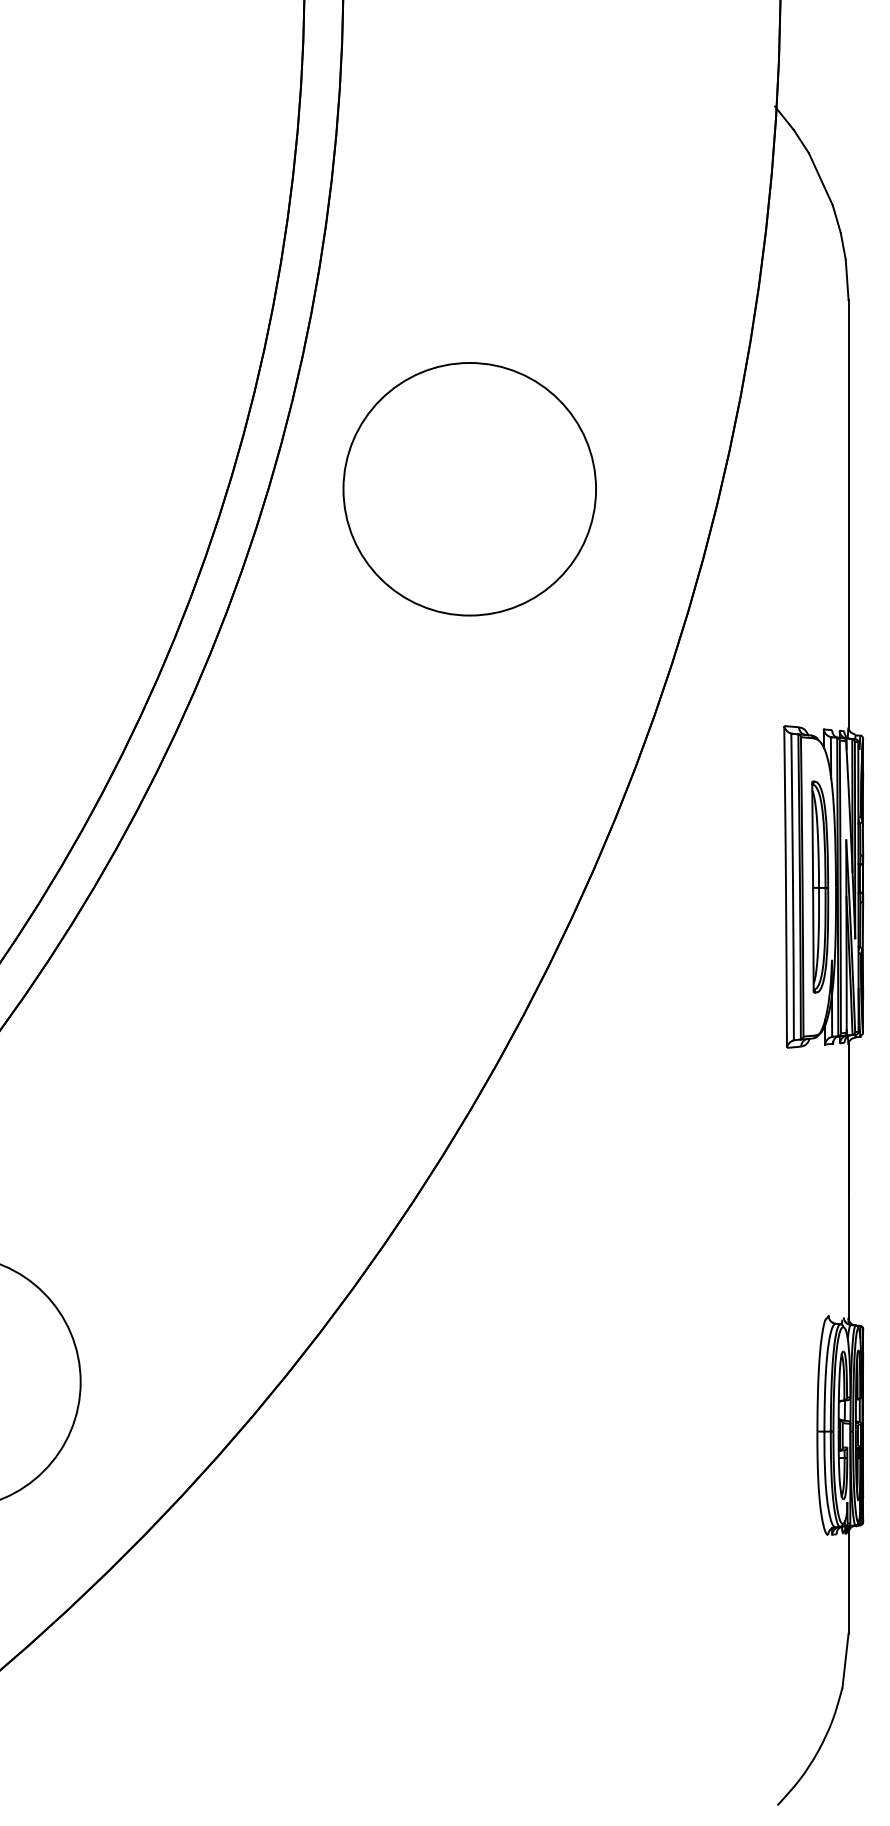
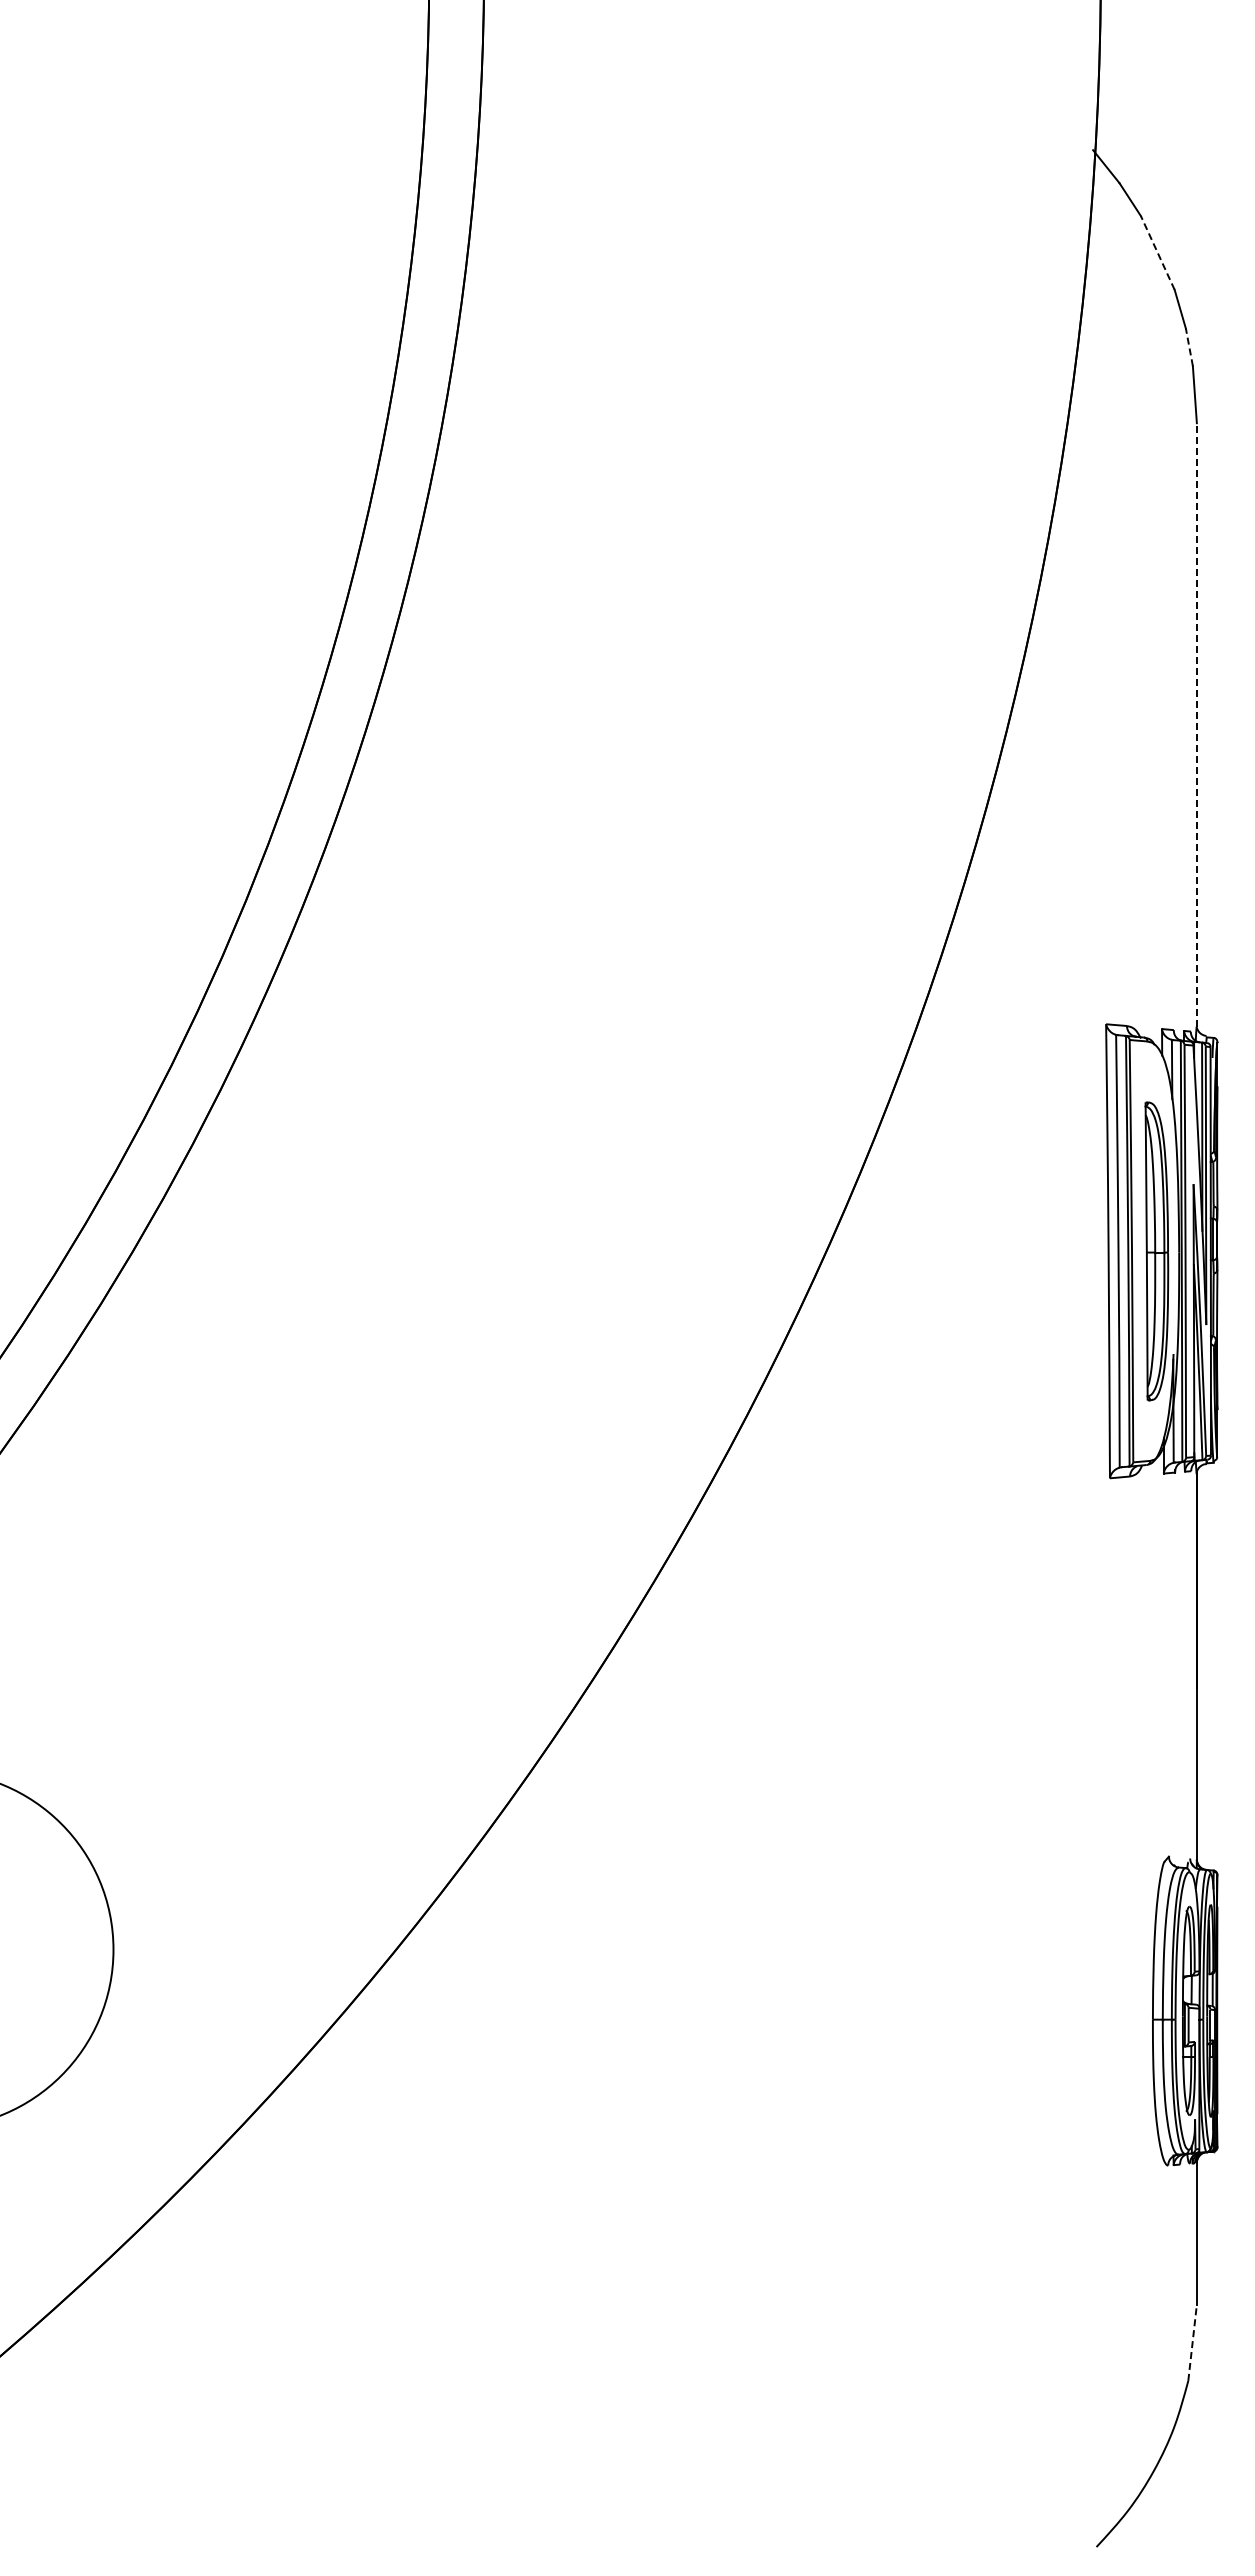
line: (820, 179) -> (1157, 253), solid -> dashed
line: (843, 245) -> (1189, 346), solid -> dashed
circle: (469, 489) -> (662, 690), removed
line: (848, 513) -> (1196, 724), solid -> dashed
line: (845, 1660) -> (1192, 2342), solid -> dashed

